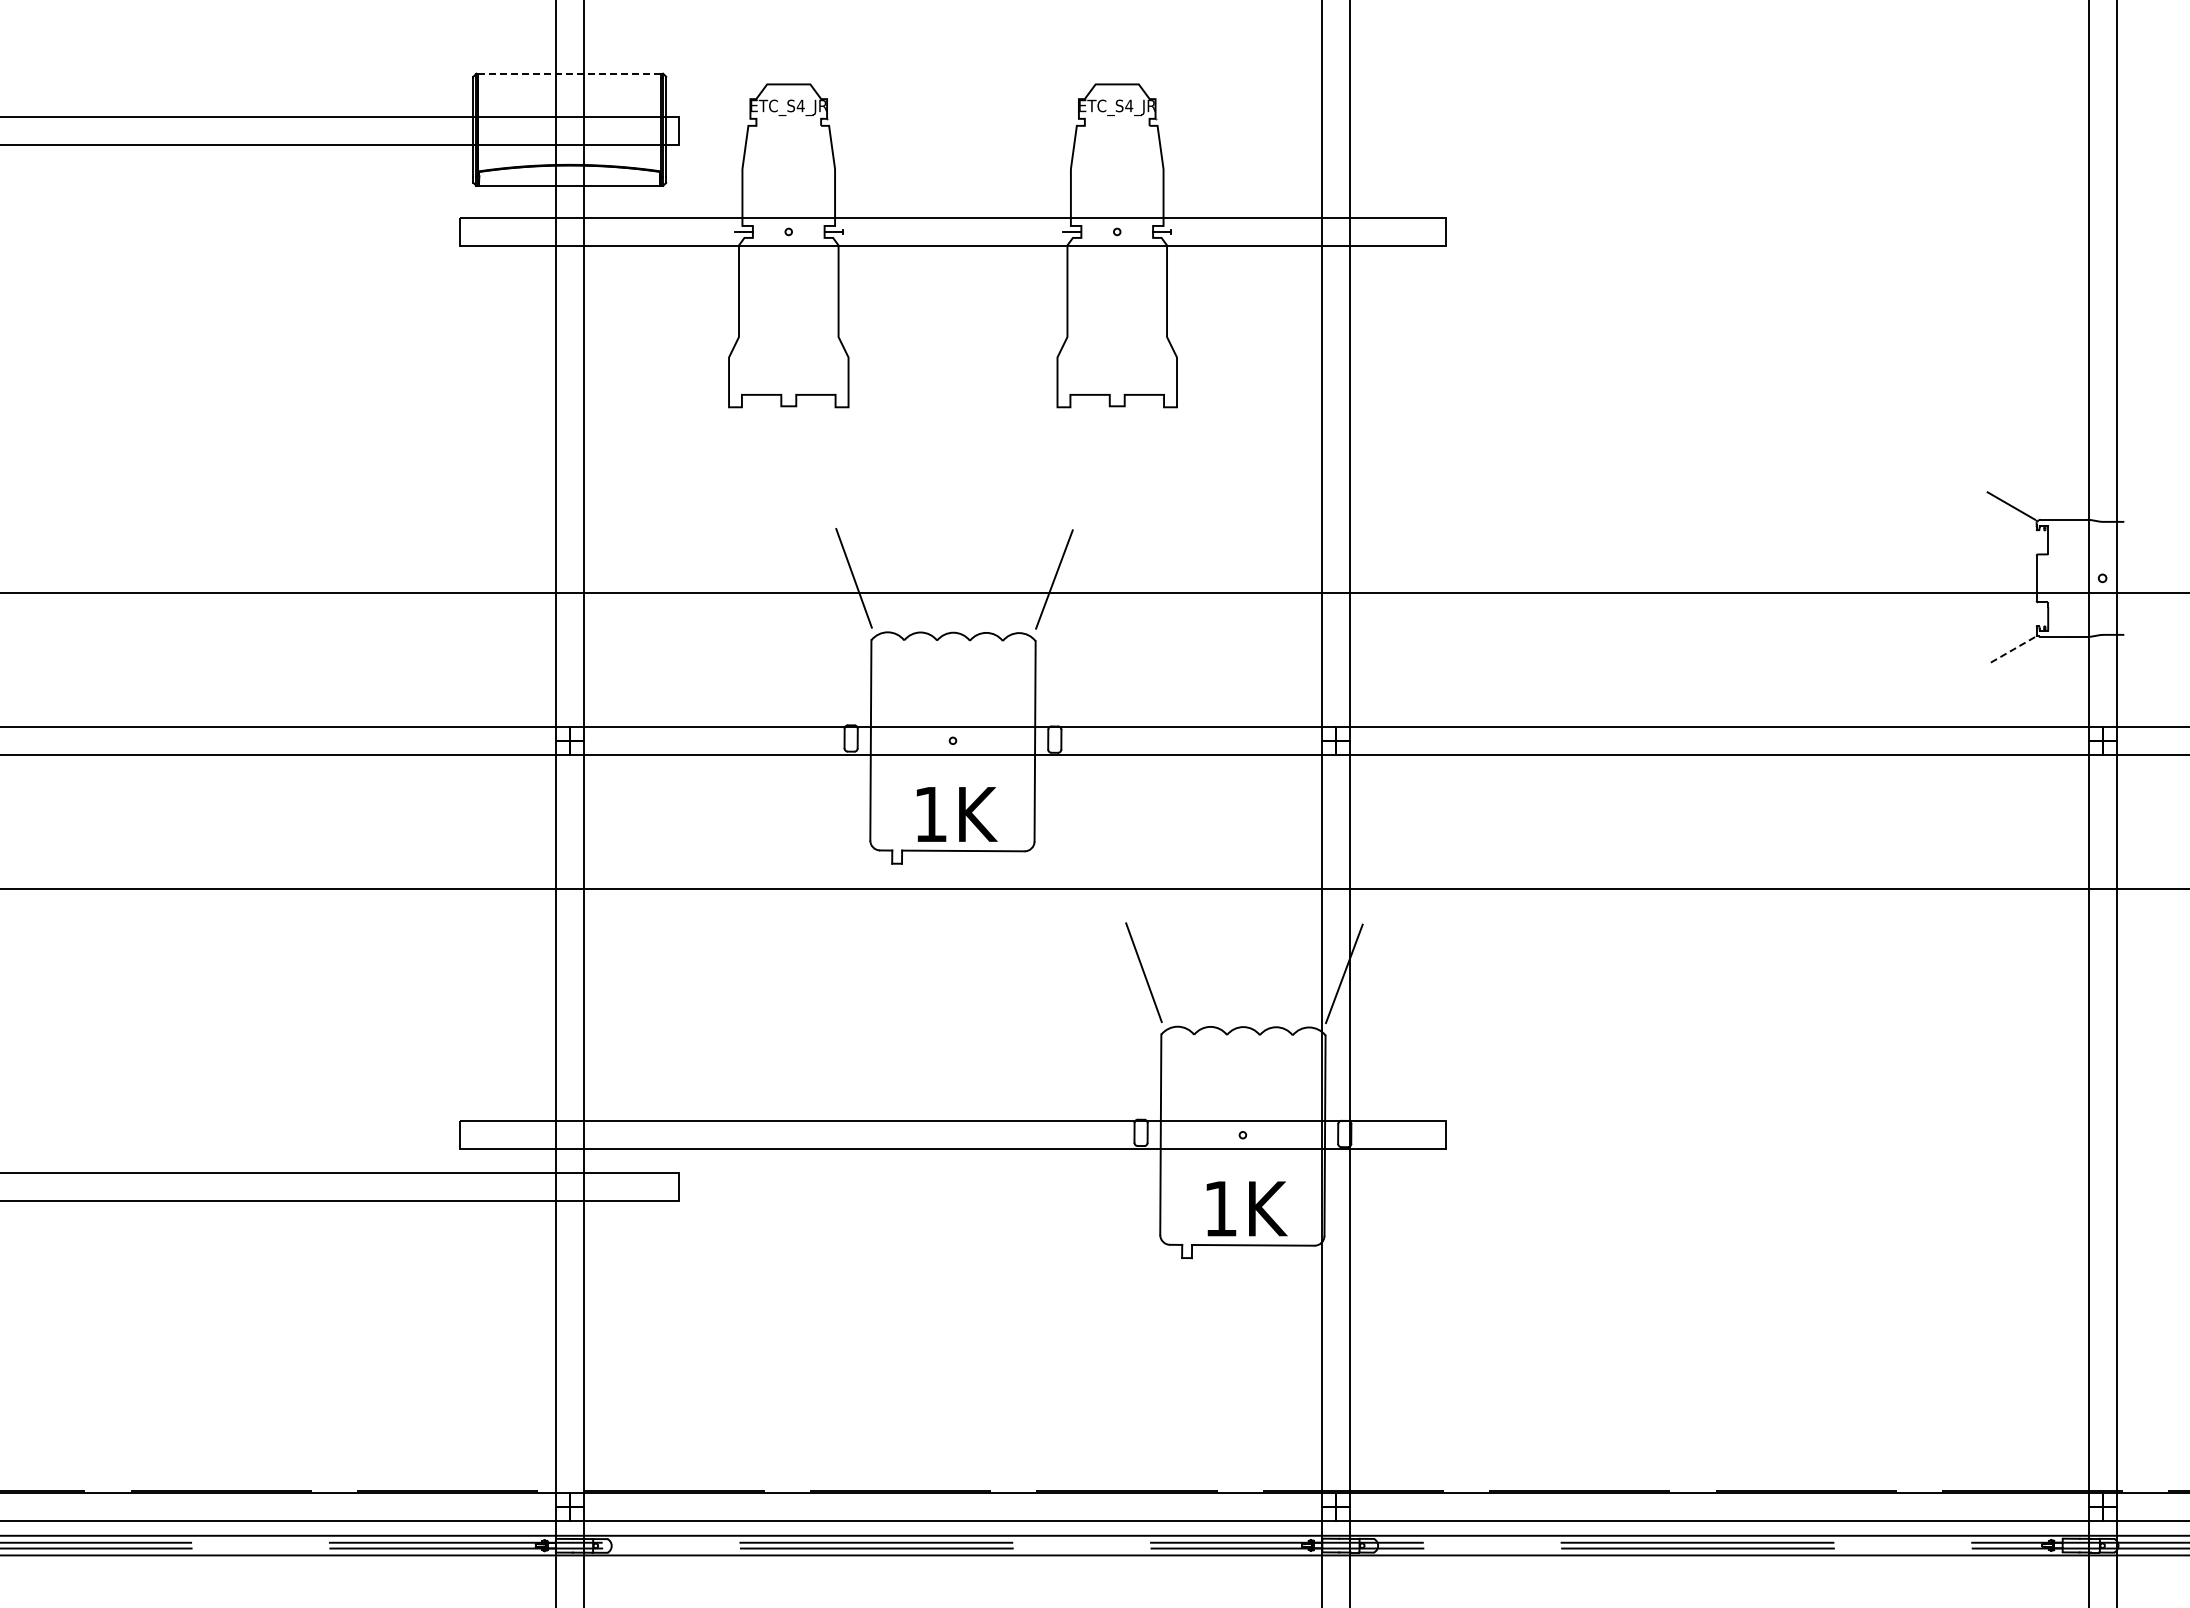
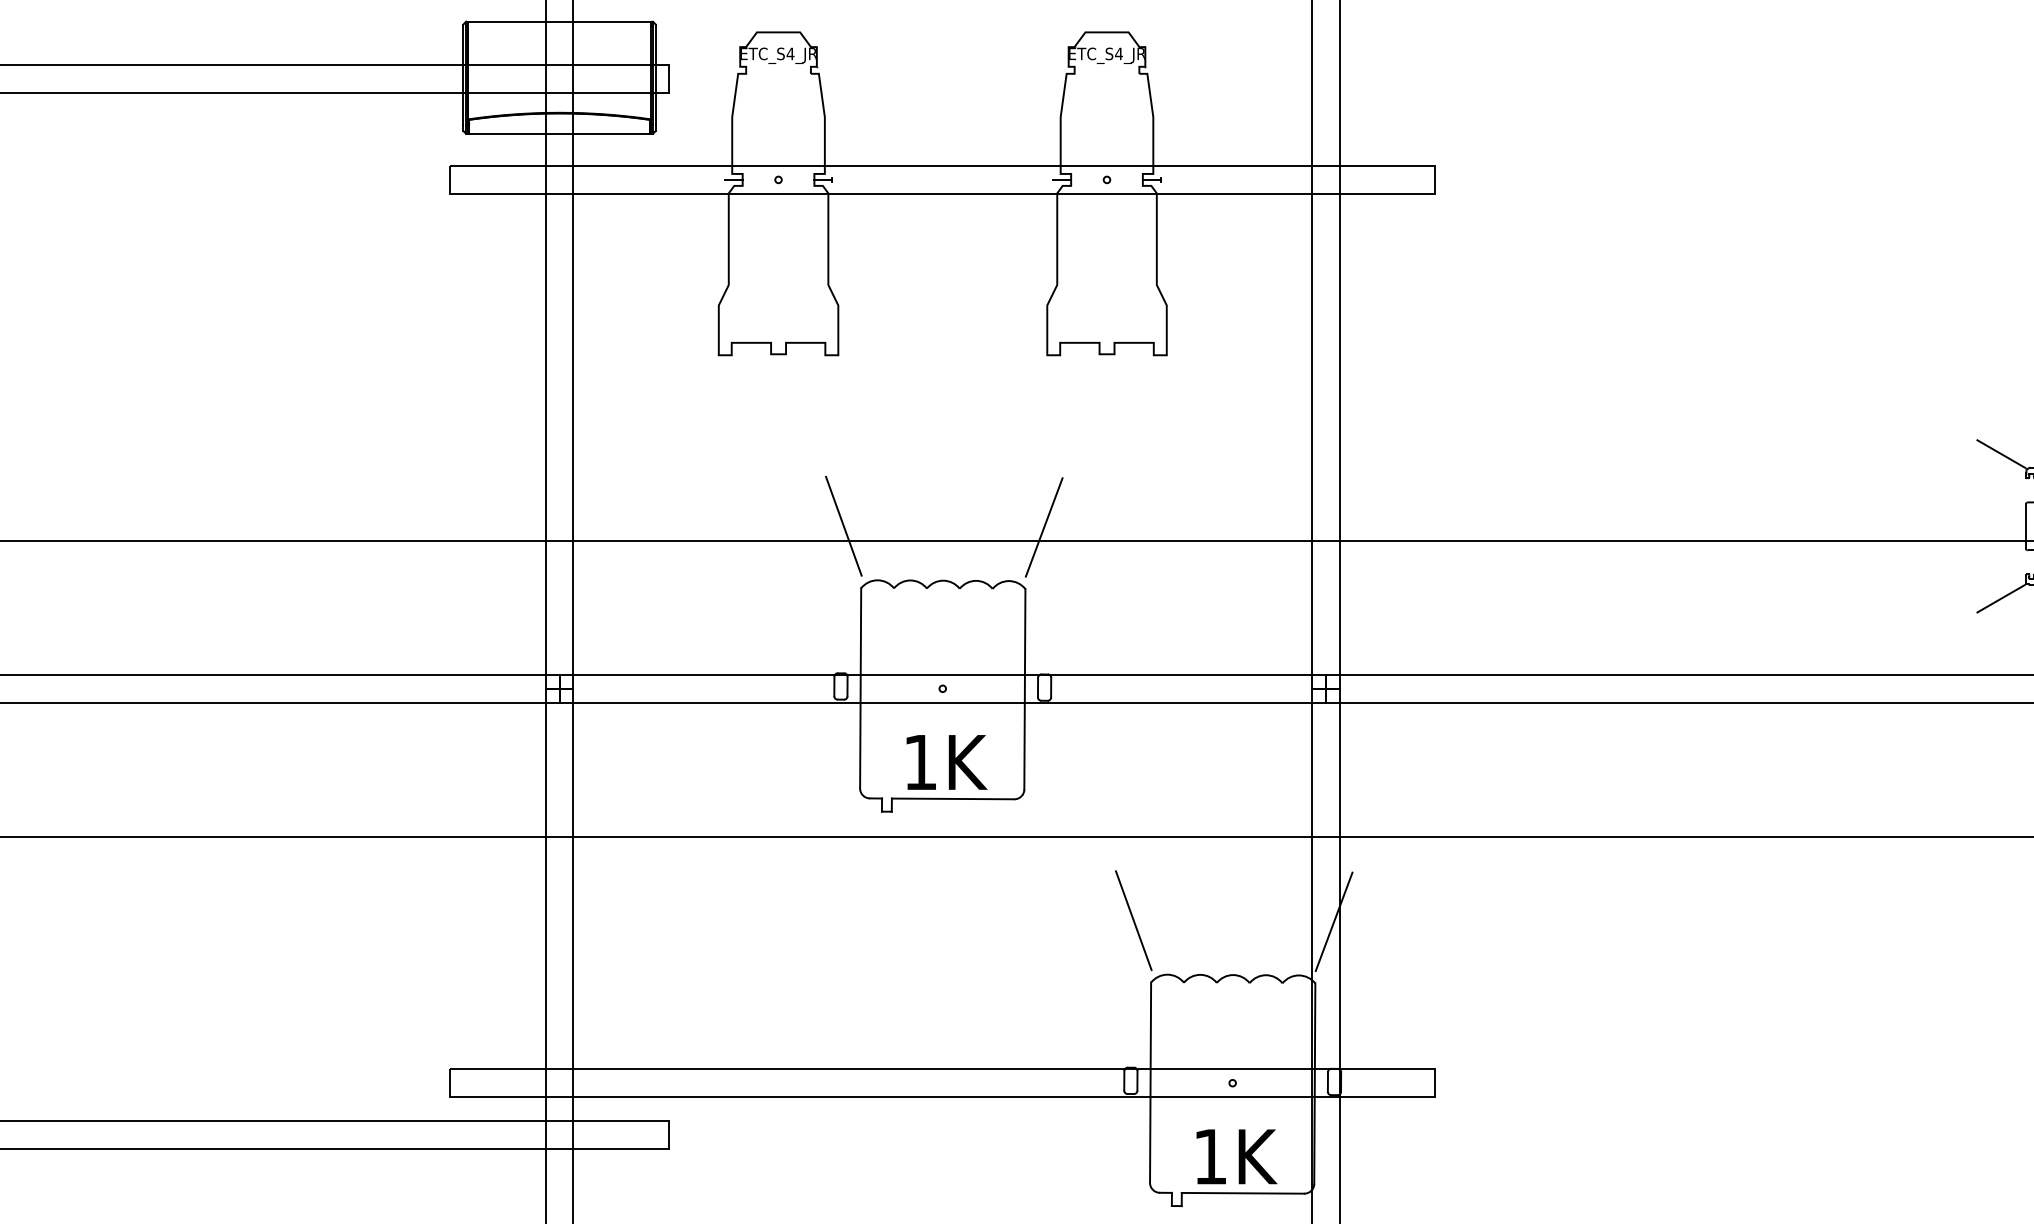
line: (570, 73) -> (560, 21), dashed -> solid
line: (2010, 651) -> (2000, 599), dashed -> solid

